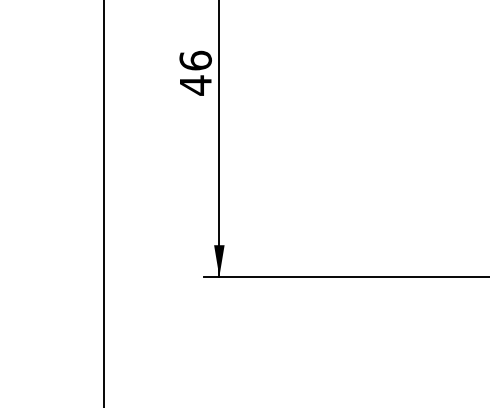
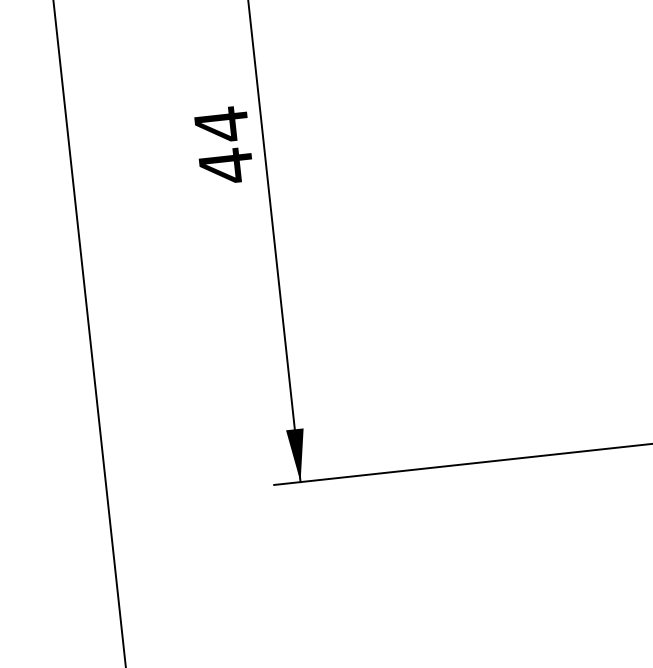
text: (195, 60) -> (221, 124), 46 -> 44

